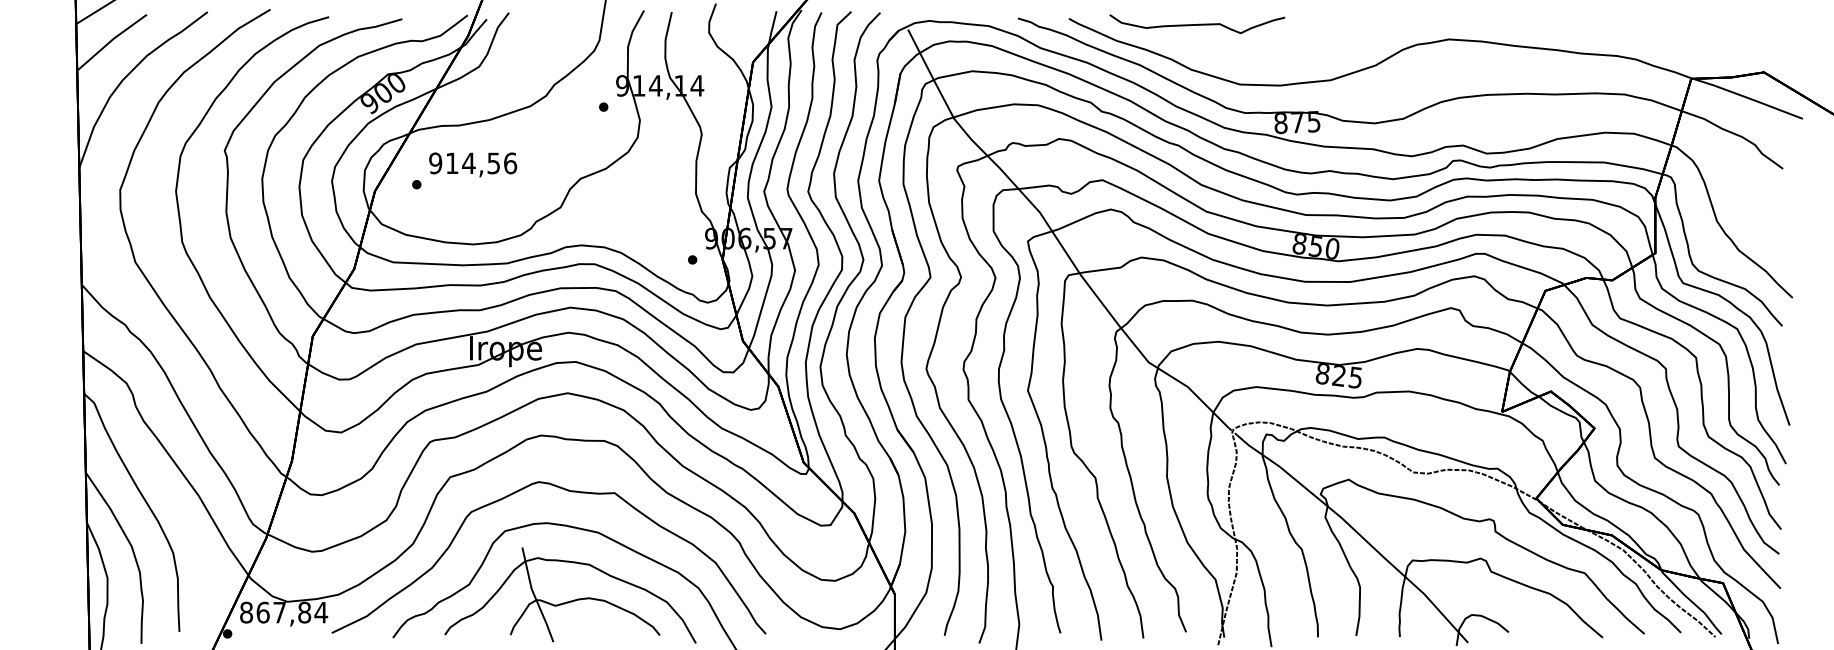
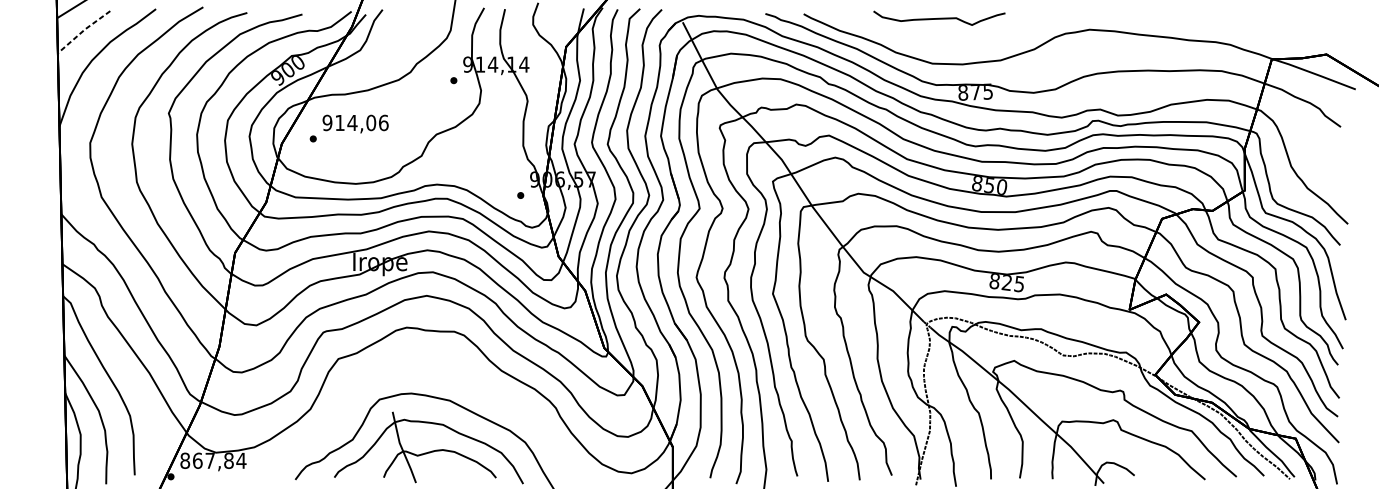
curve: (1197, 24) -> (939, 18), moved
line: (111, 40) -> (83, 30), solid -> dashed
text: (493, 163) -> (370, 123), 914,56 -> 914,06
curve: (567, 491) -> (426, 369), removed

